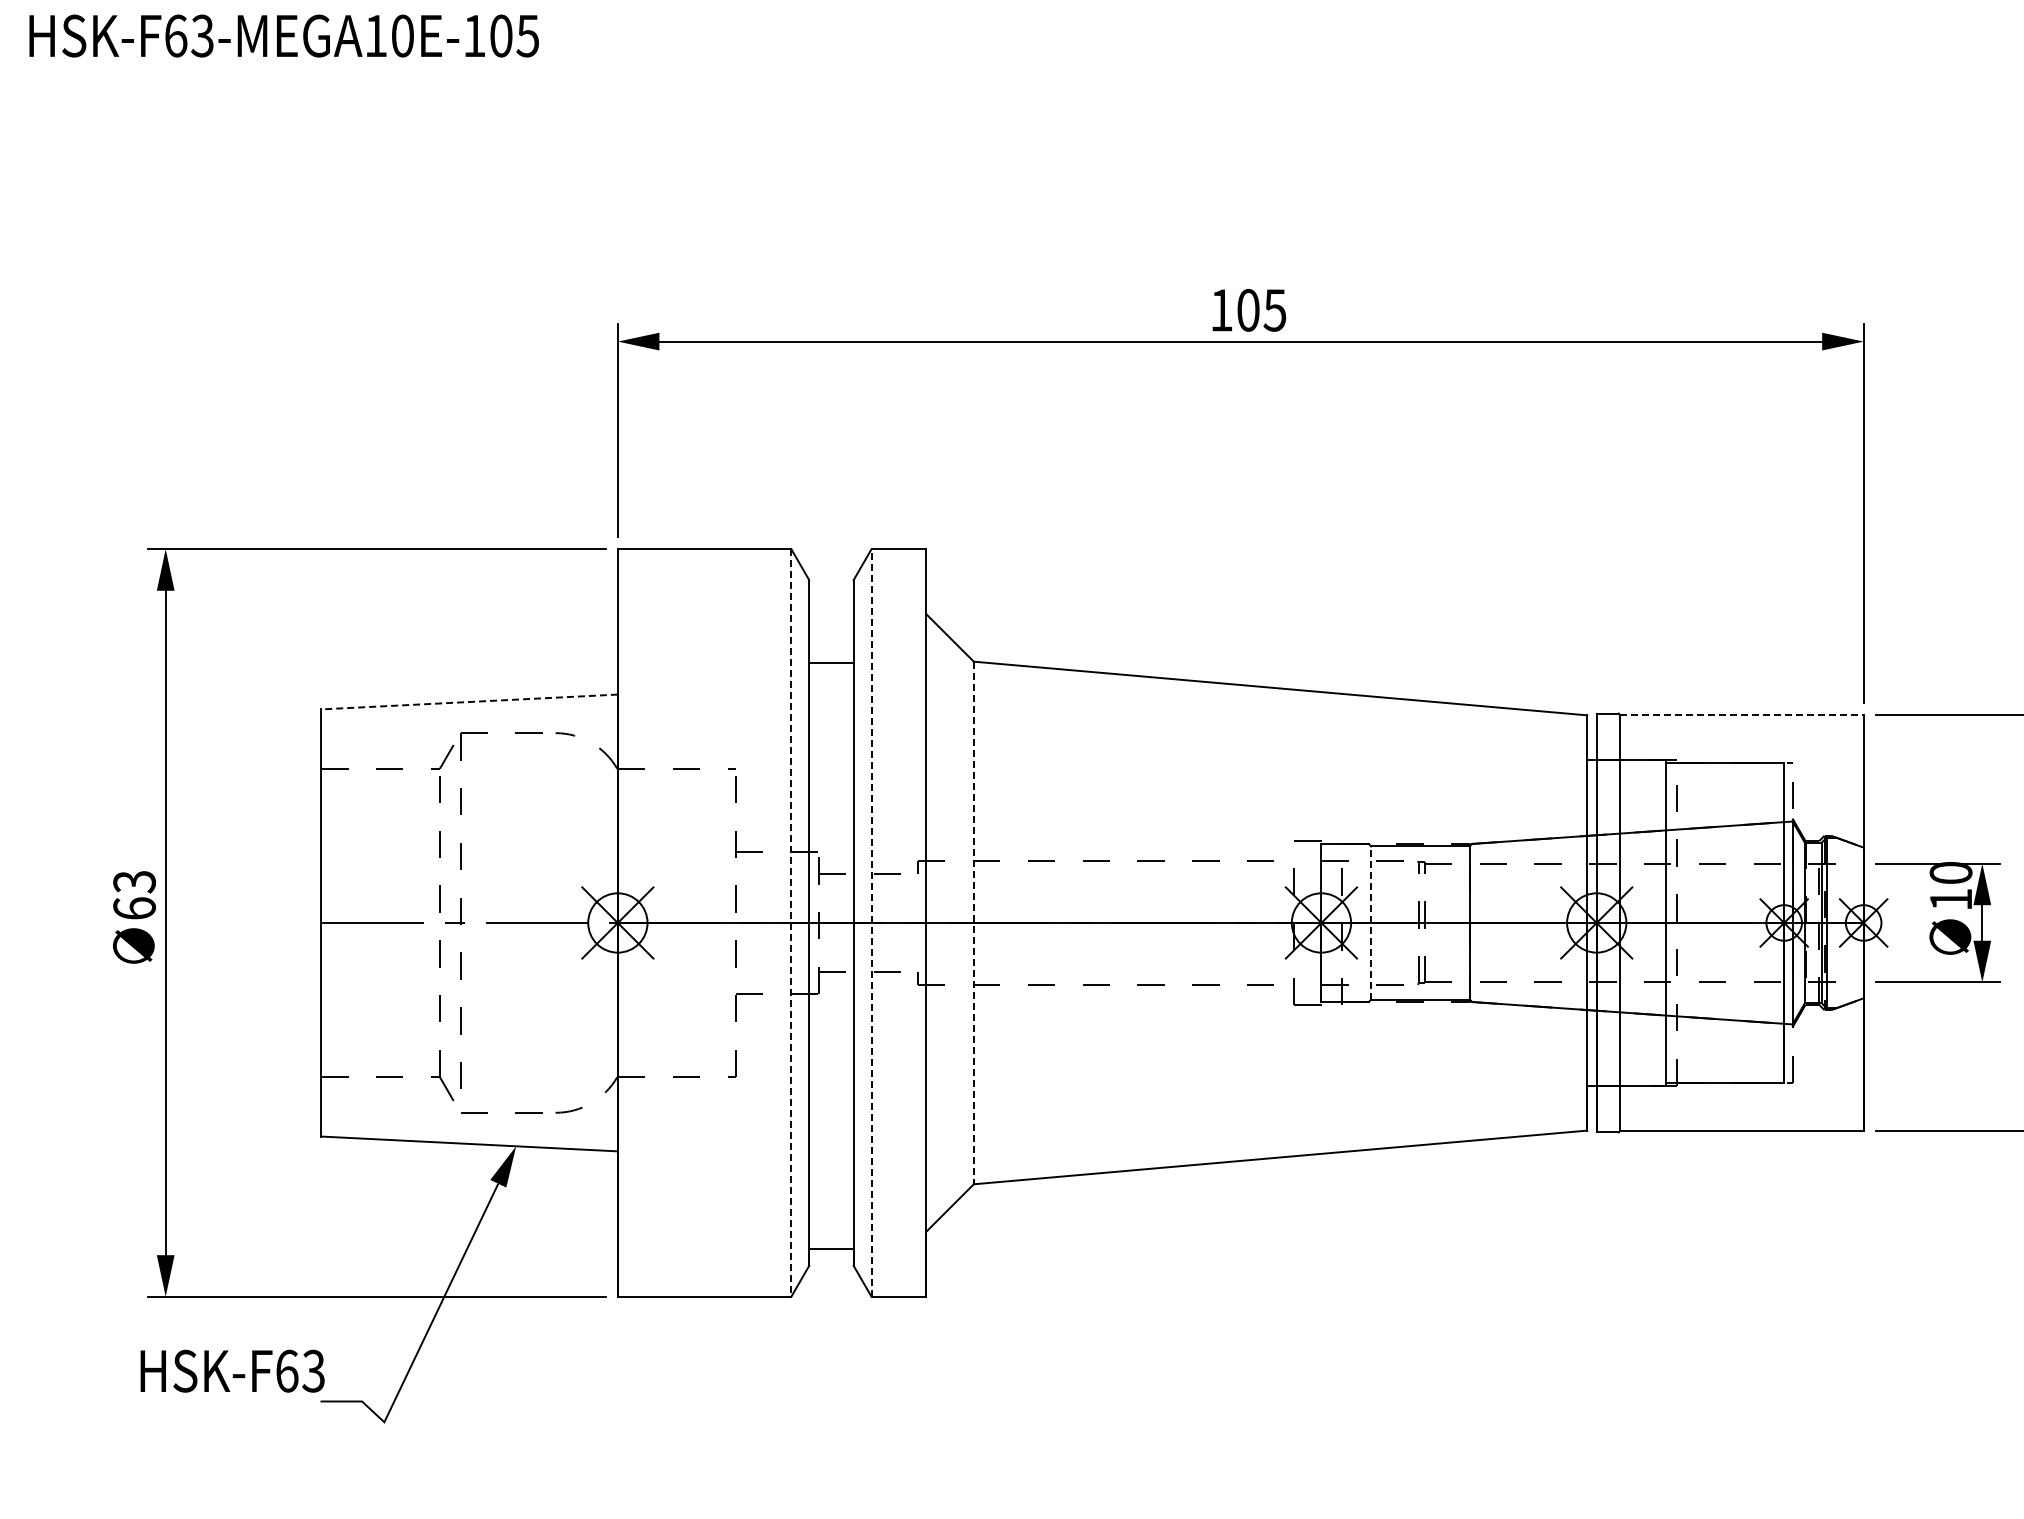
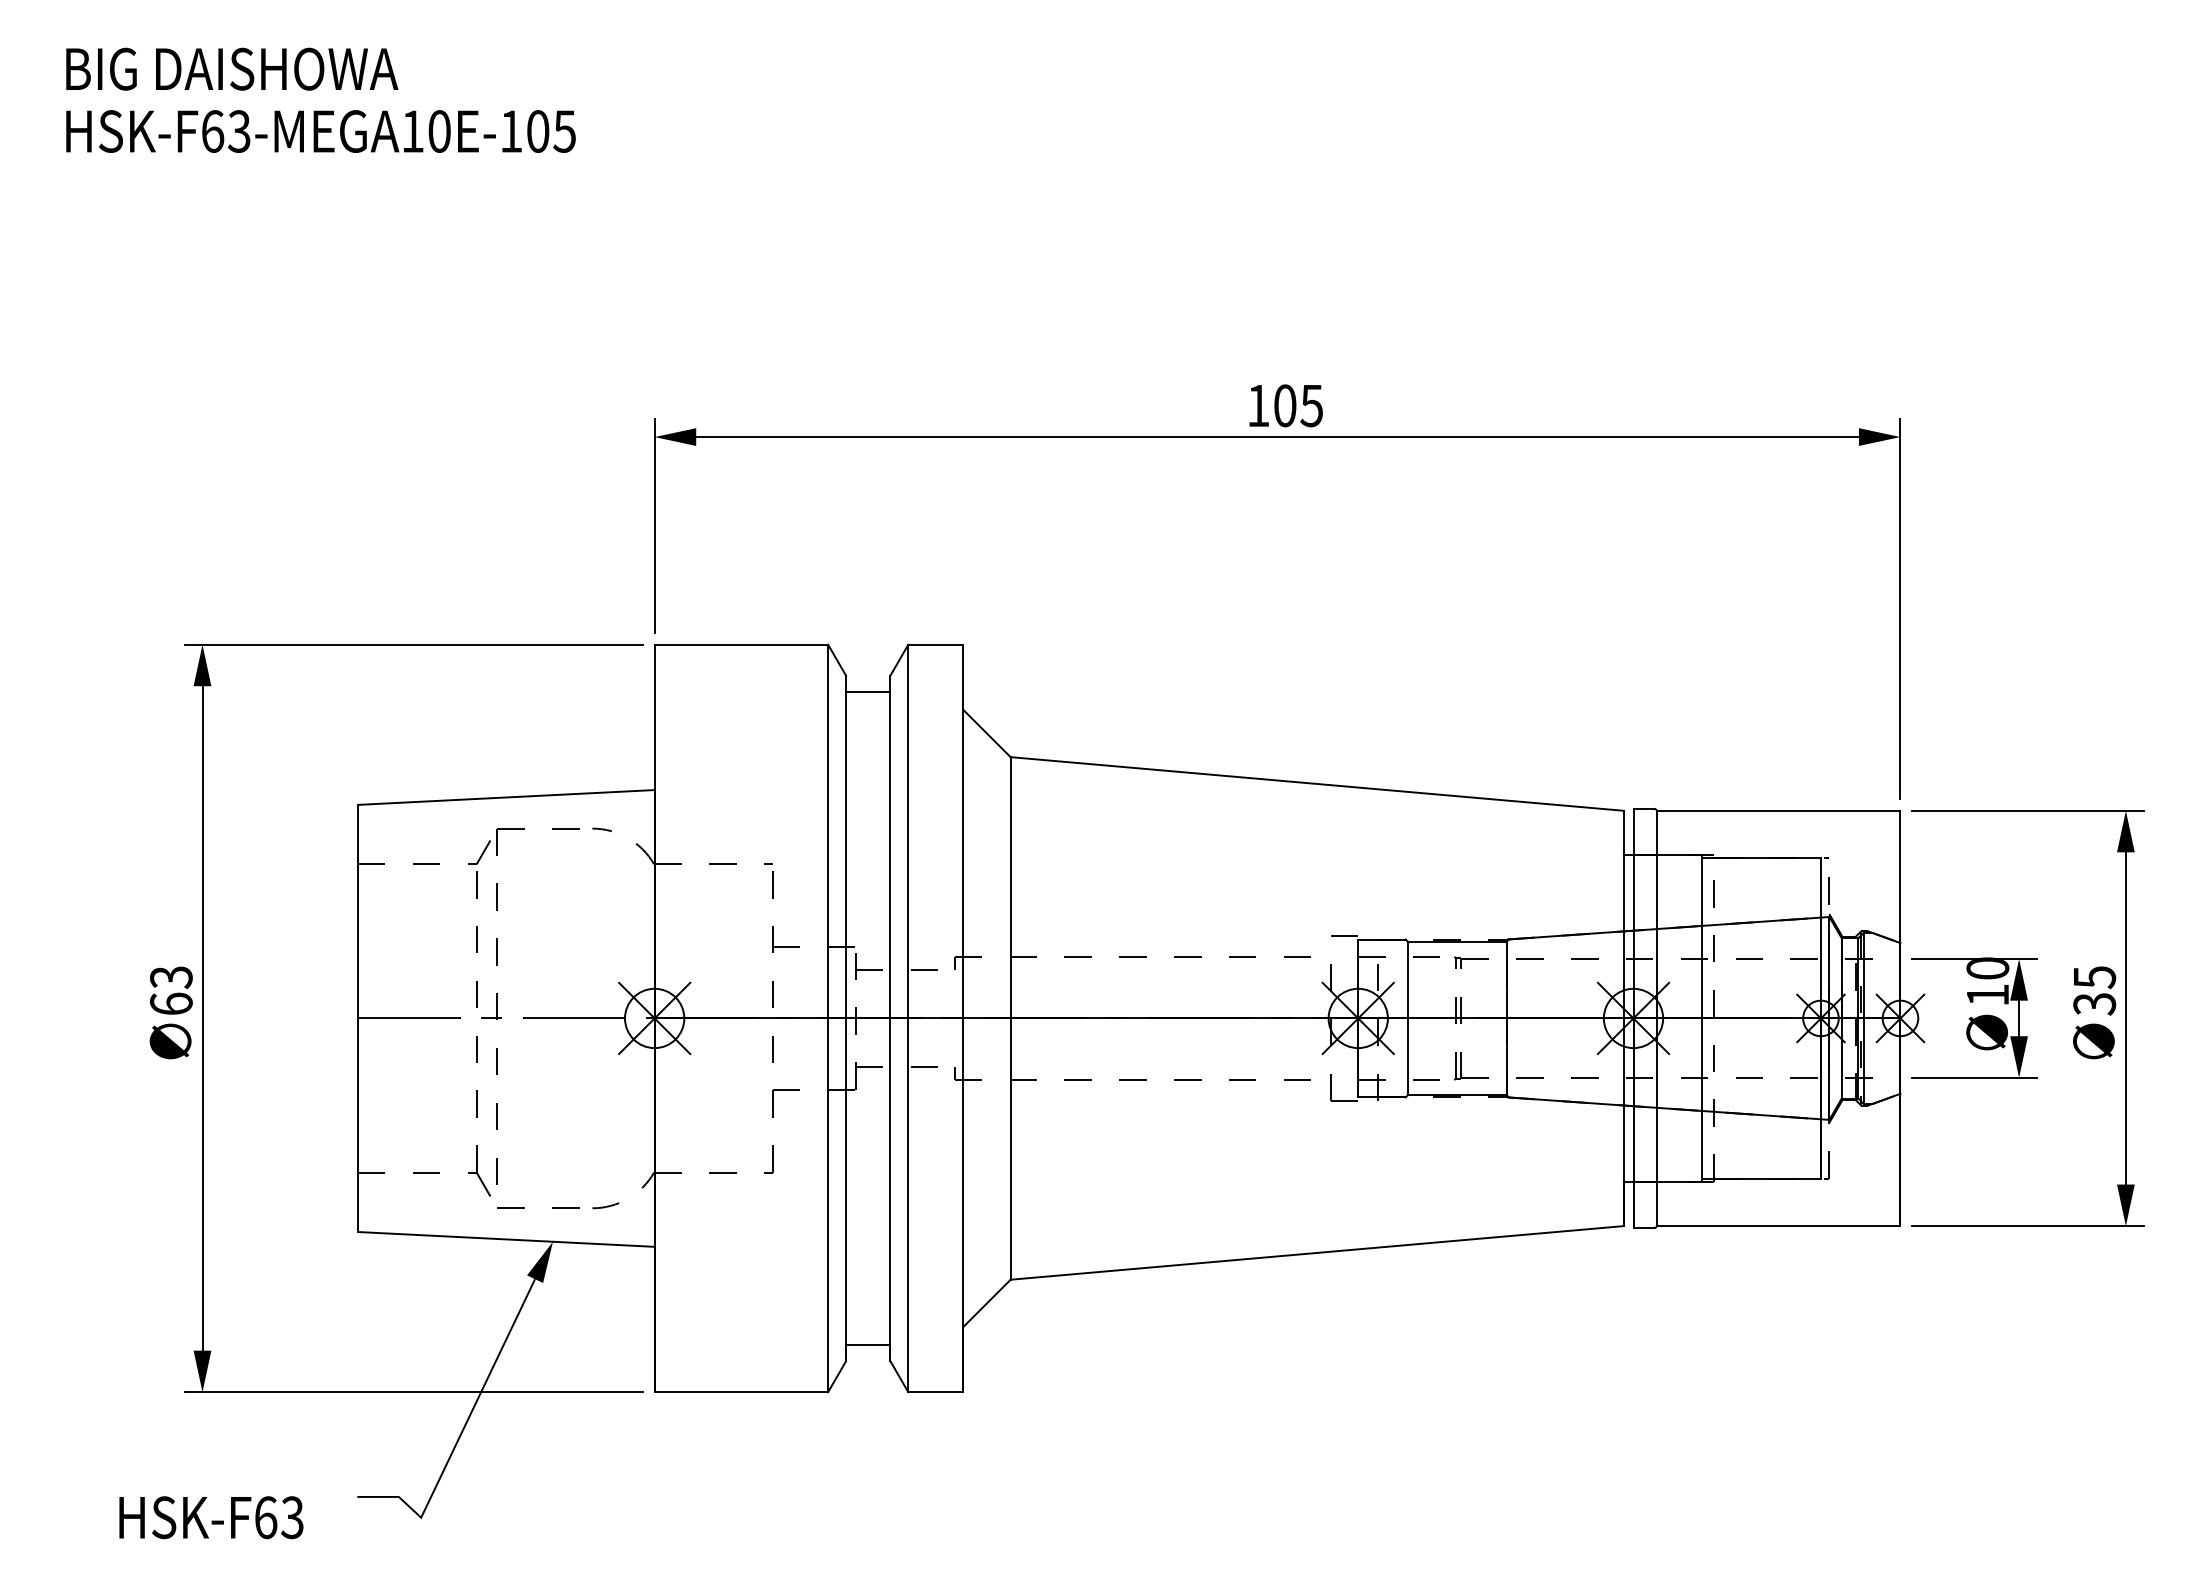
line: (830, 663) -> (867, 692), moved
line: (468, 702) -> (505, 797), dashed -> solid
line: (1741, 715) -> (1778, 810), dashed -> solid
line: (791, 923) -> (828, 1018), dashed -> solid
line: (871, 923) -> (908, 1018), dashed -> solid
line: (973, 923) -> (1010, 1018), dashed -> solid
line: (1371, 923) -> (1408, 1018), dashed -> solid
text: (232, 1371) -> (211, 1517), moved

